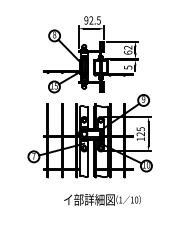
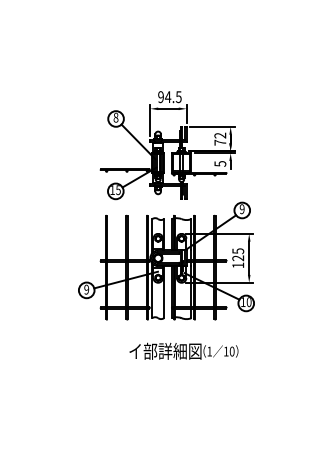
text: (91, 20) -> (168, 96), 92.5 -> 94.5
text: (128, 52) -> (220, 142), 62 -> 72
text: (33, 156) -> (86, 289), 7 -> 9

